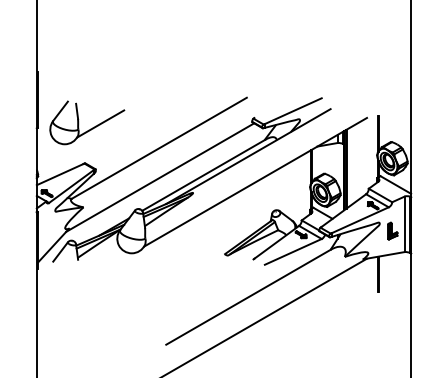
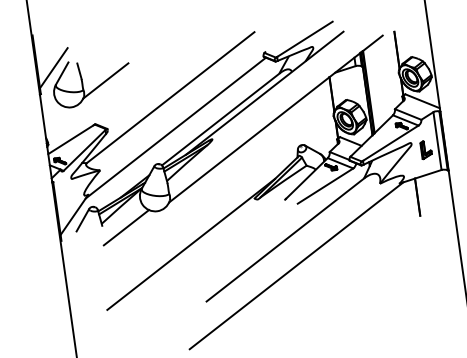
line: (53, 105) -> (53, 68), added
line: (100, 264) -> (126, 227), added
line: (158, 288) -> (190, 244), added

